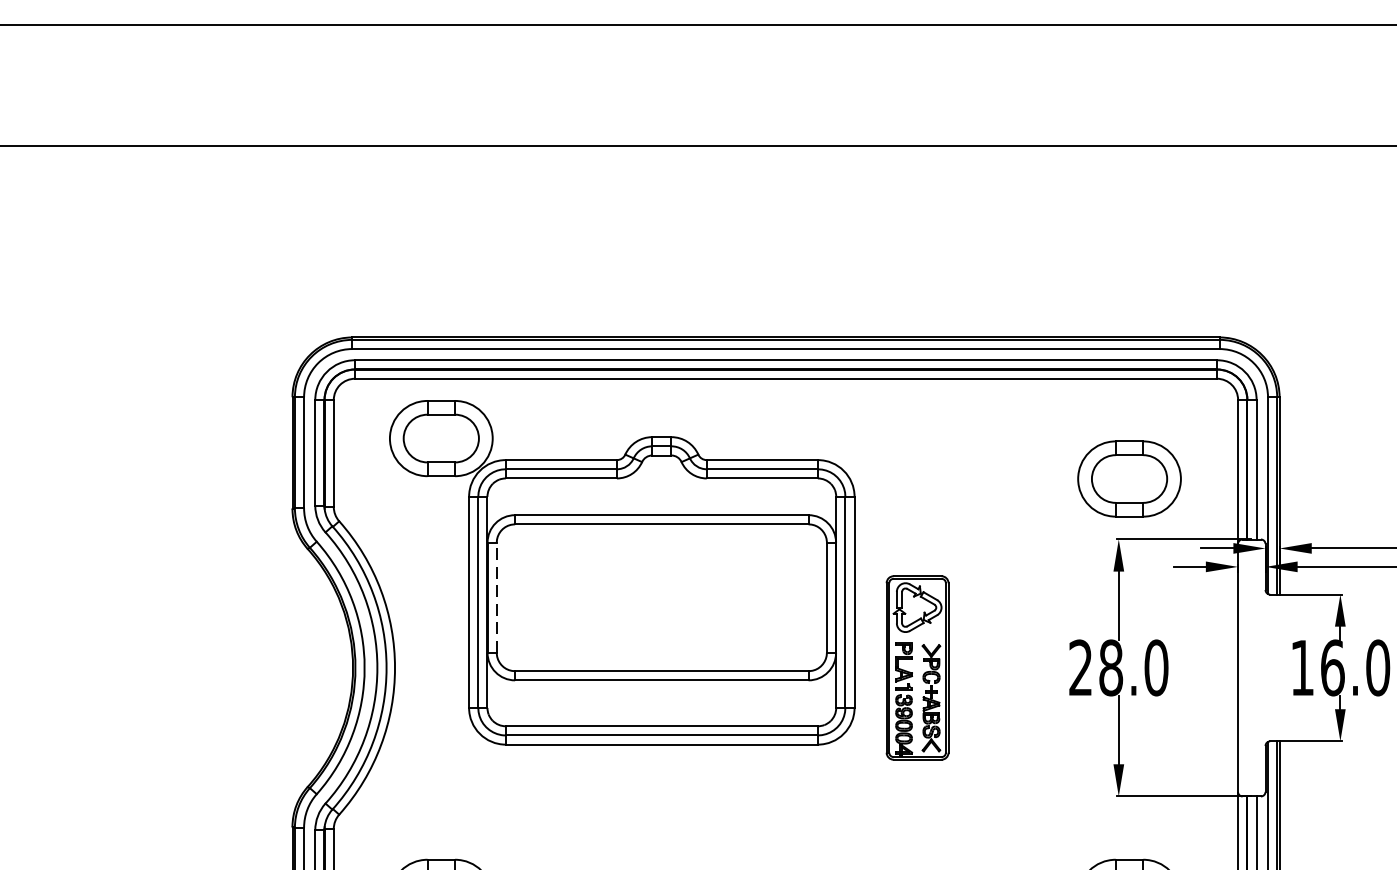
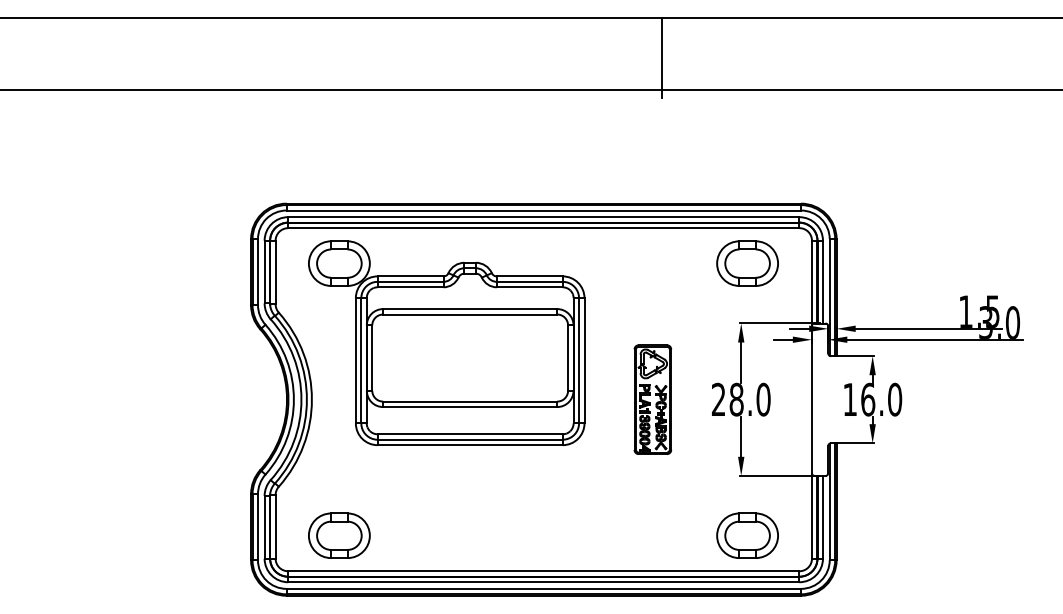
line: (984, 91) -> (661, 57), added
part: (1129, 478) -> (747, 263), moved
line: (497, 598) -> (372, 358), dashed -> solid
part: (916, 667) -> (652, 399), moved

